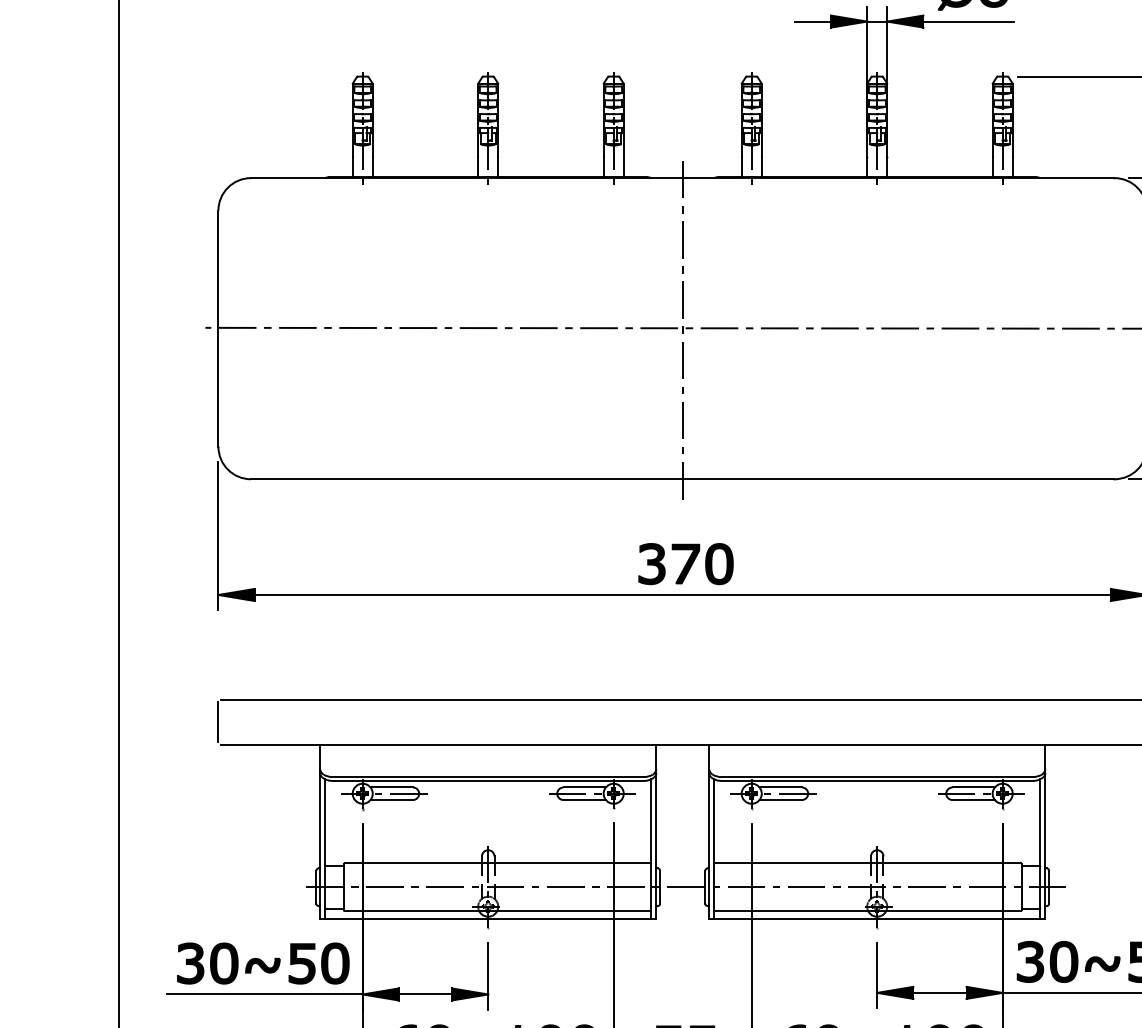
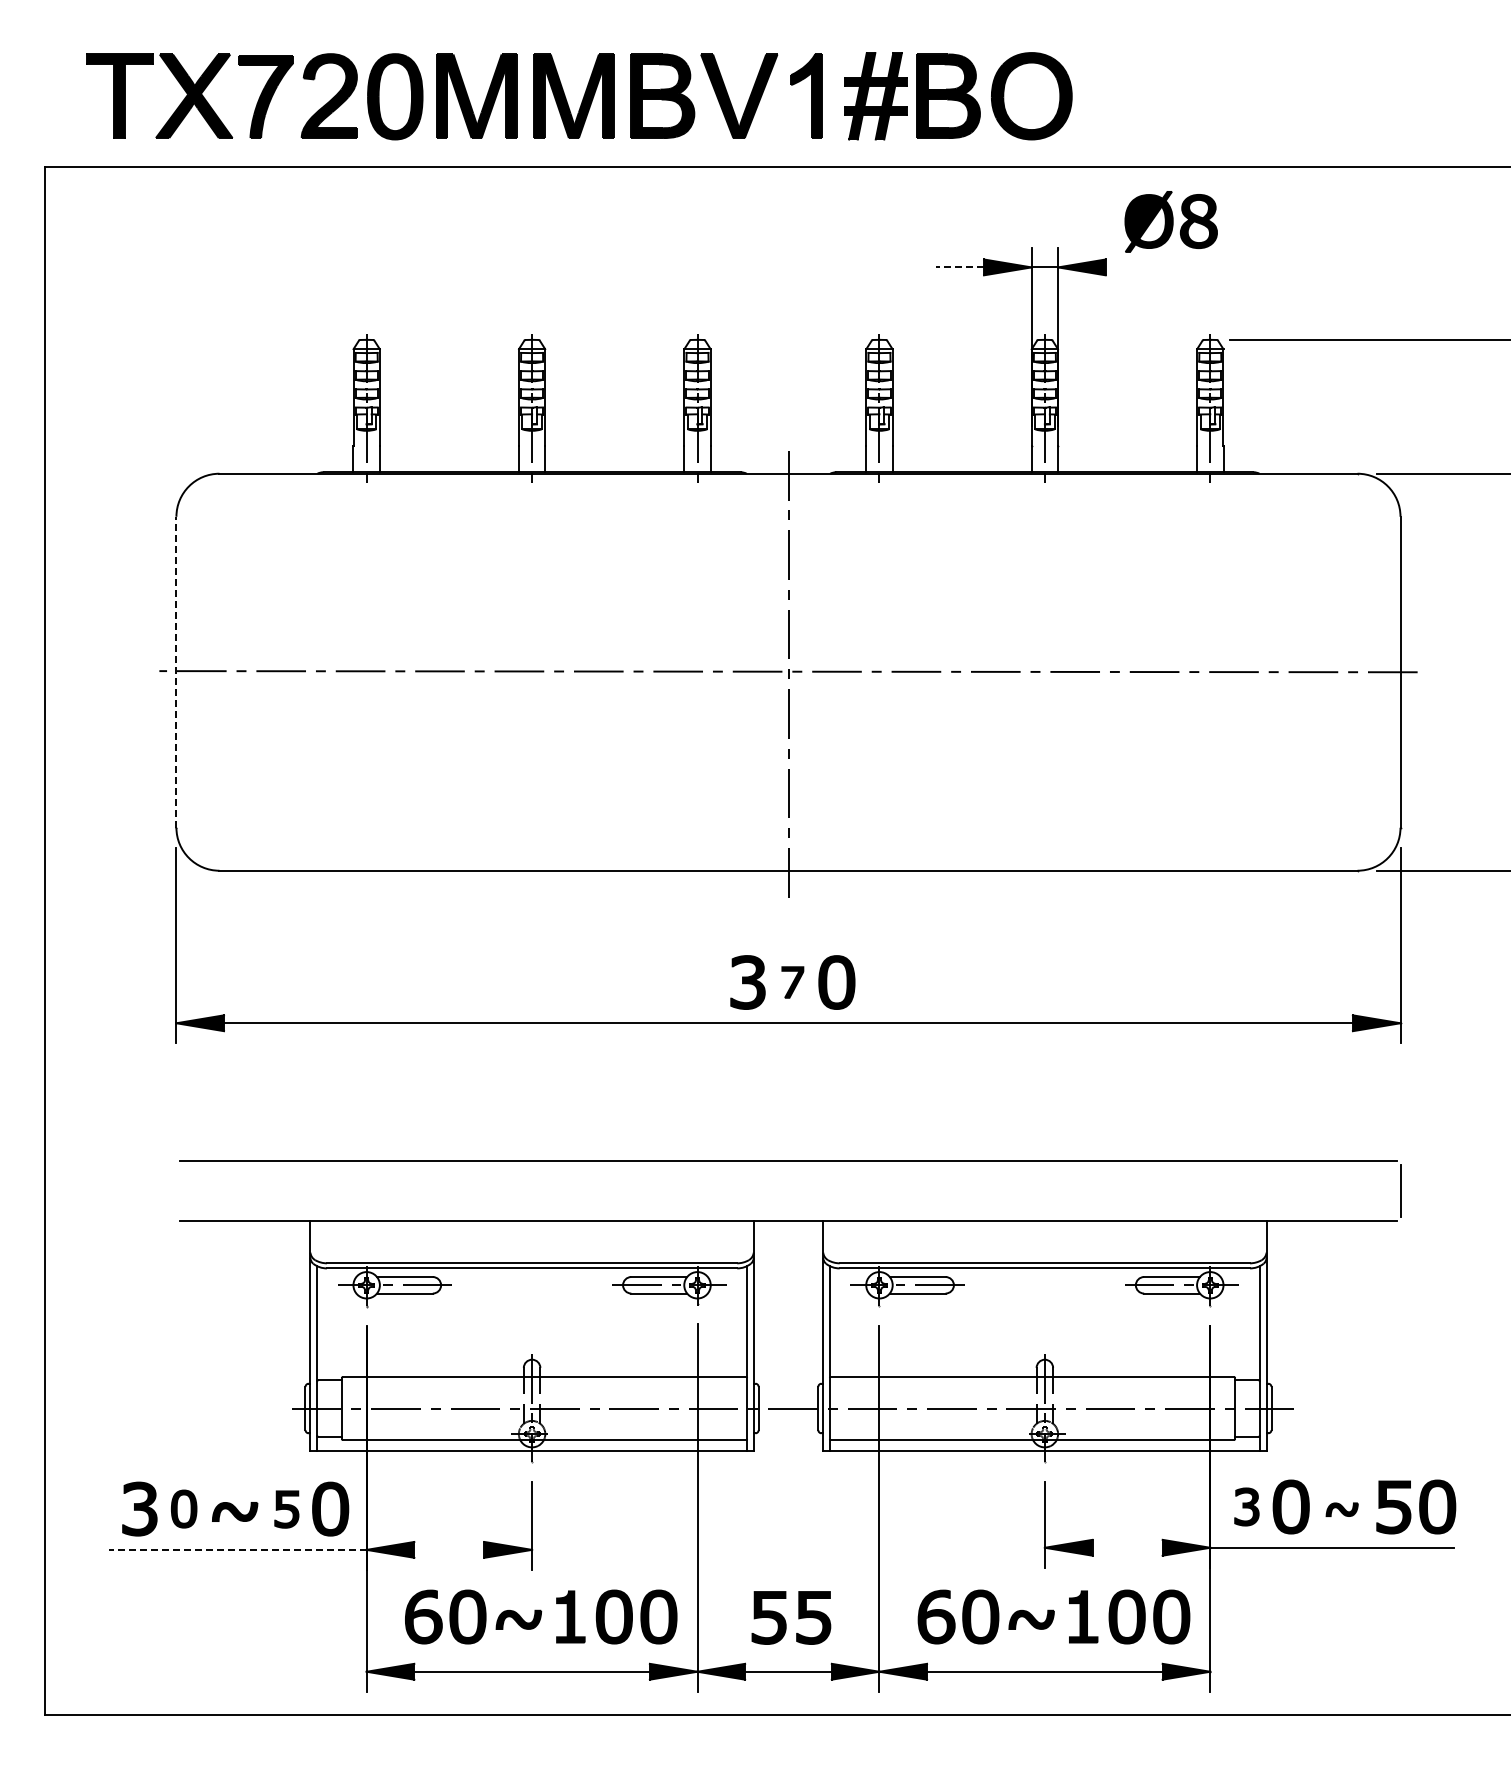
line: (813, 21) -> (960, 267), solid -> dashed
line: (967, 21) -> (1164, 267), removed
line: (218, 328) -> (176, 671), solid -> dashed
part: (685, 564) -> (792, 982), size x0.6
line: (218, 721) -> (176, 1190), removed
part: (1030, 961) -> (1246, 1506), size x0.7
part: (223, 963) -> (183, 1508), size x0.7
part: (301, 963) -> (286, 1509), size x0.7
part: (1102, 963) -> (1342, 1509), size x0.7
line: (939, 992) -> (1127, 1547), removed
line: (264, 994) -> (237, 1549), solid -> dashed
line: (425, 994) -> (449, 1549), removed

